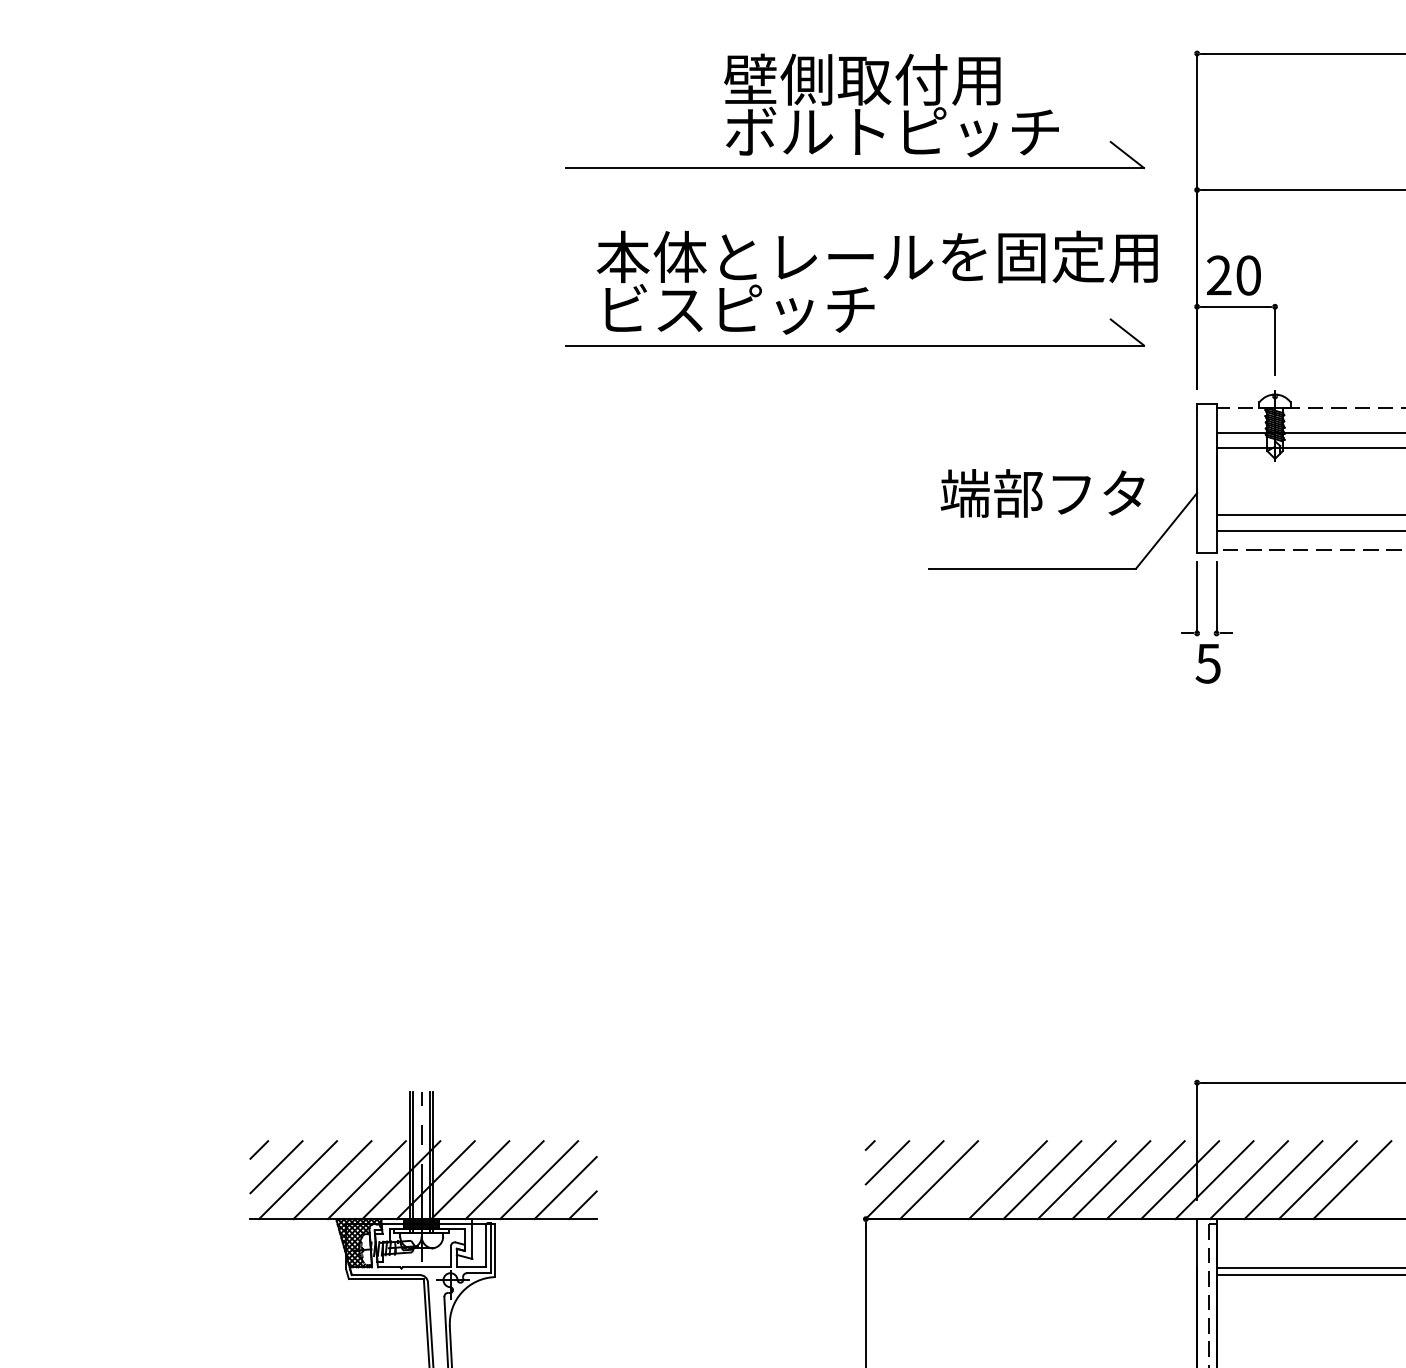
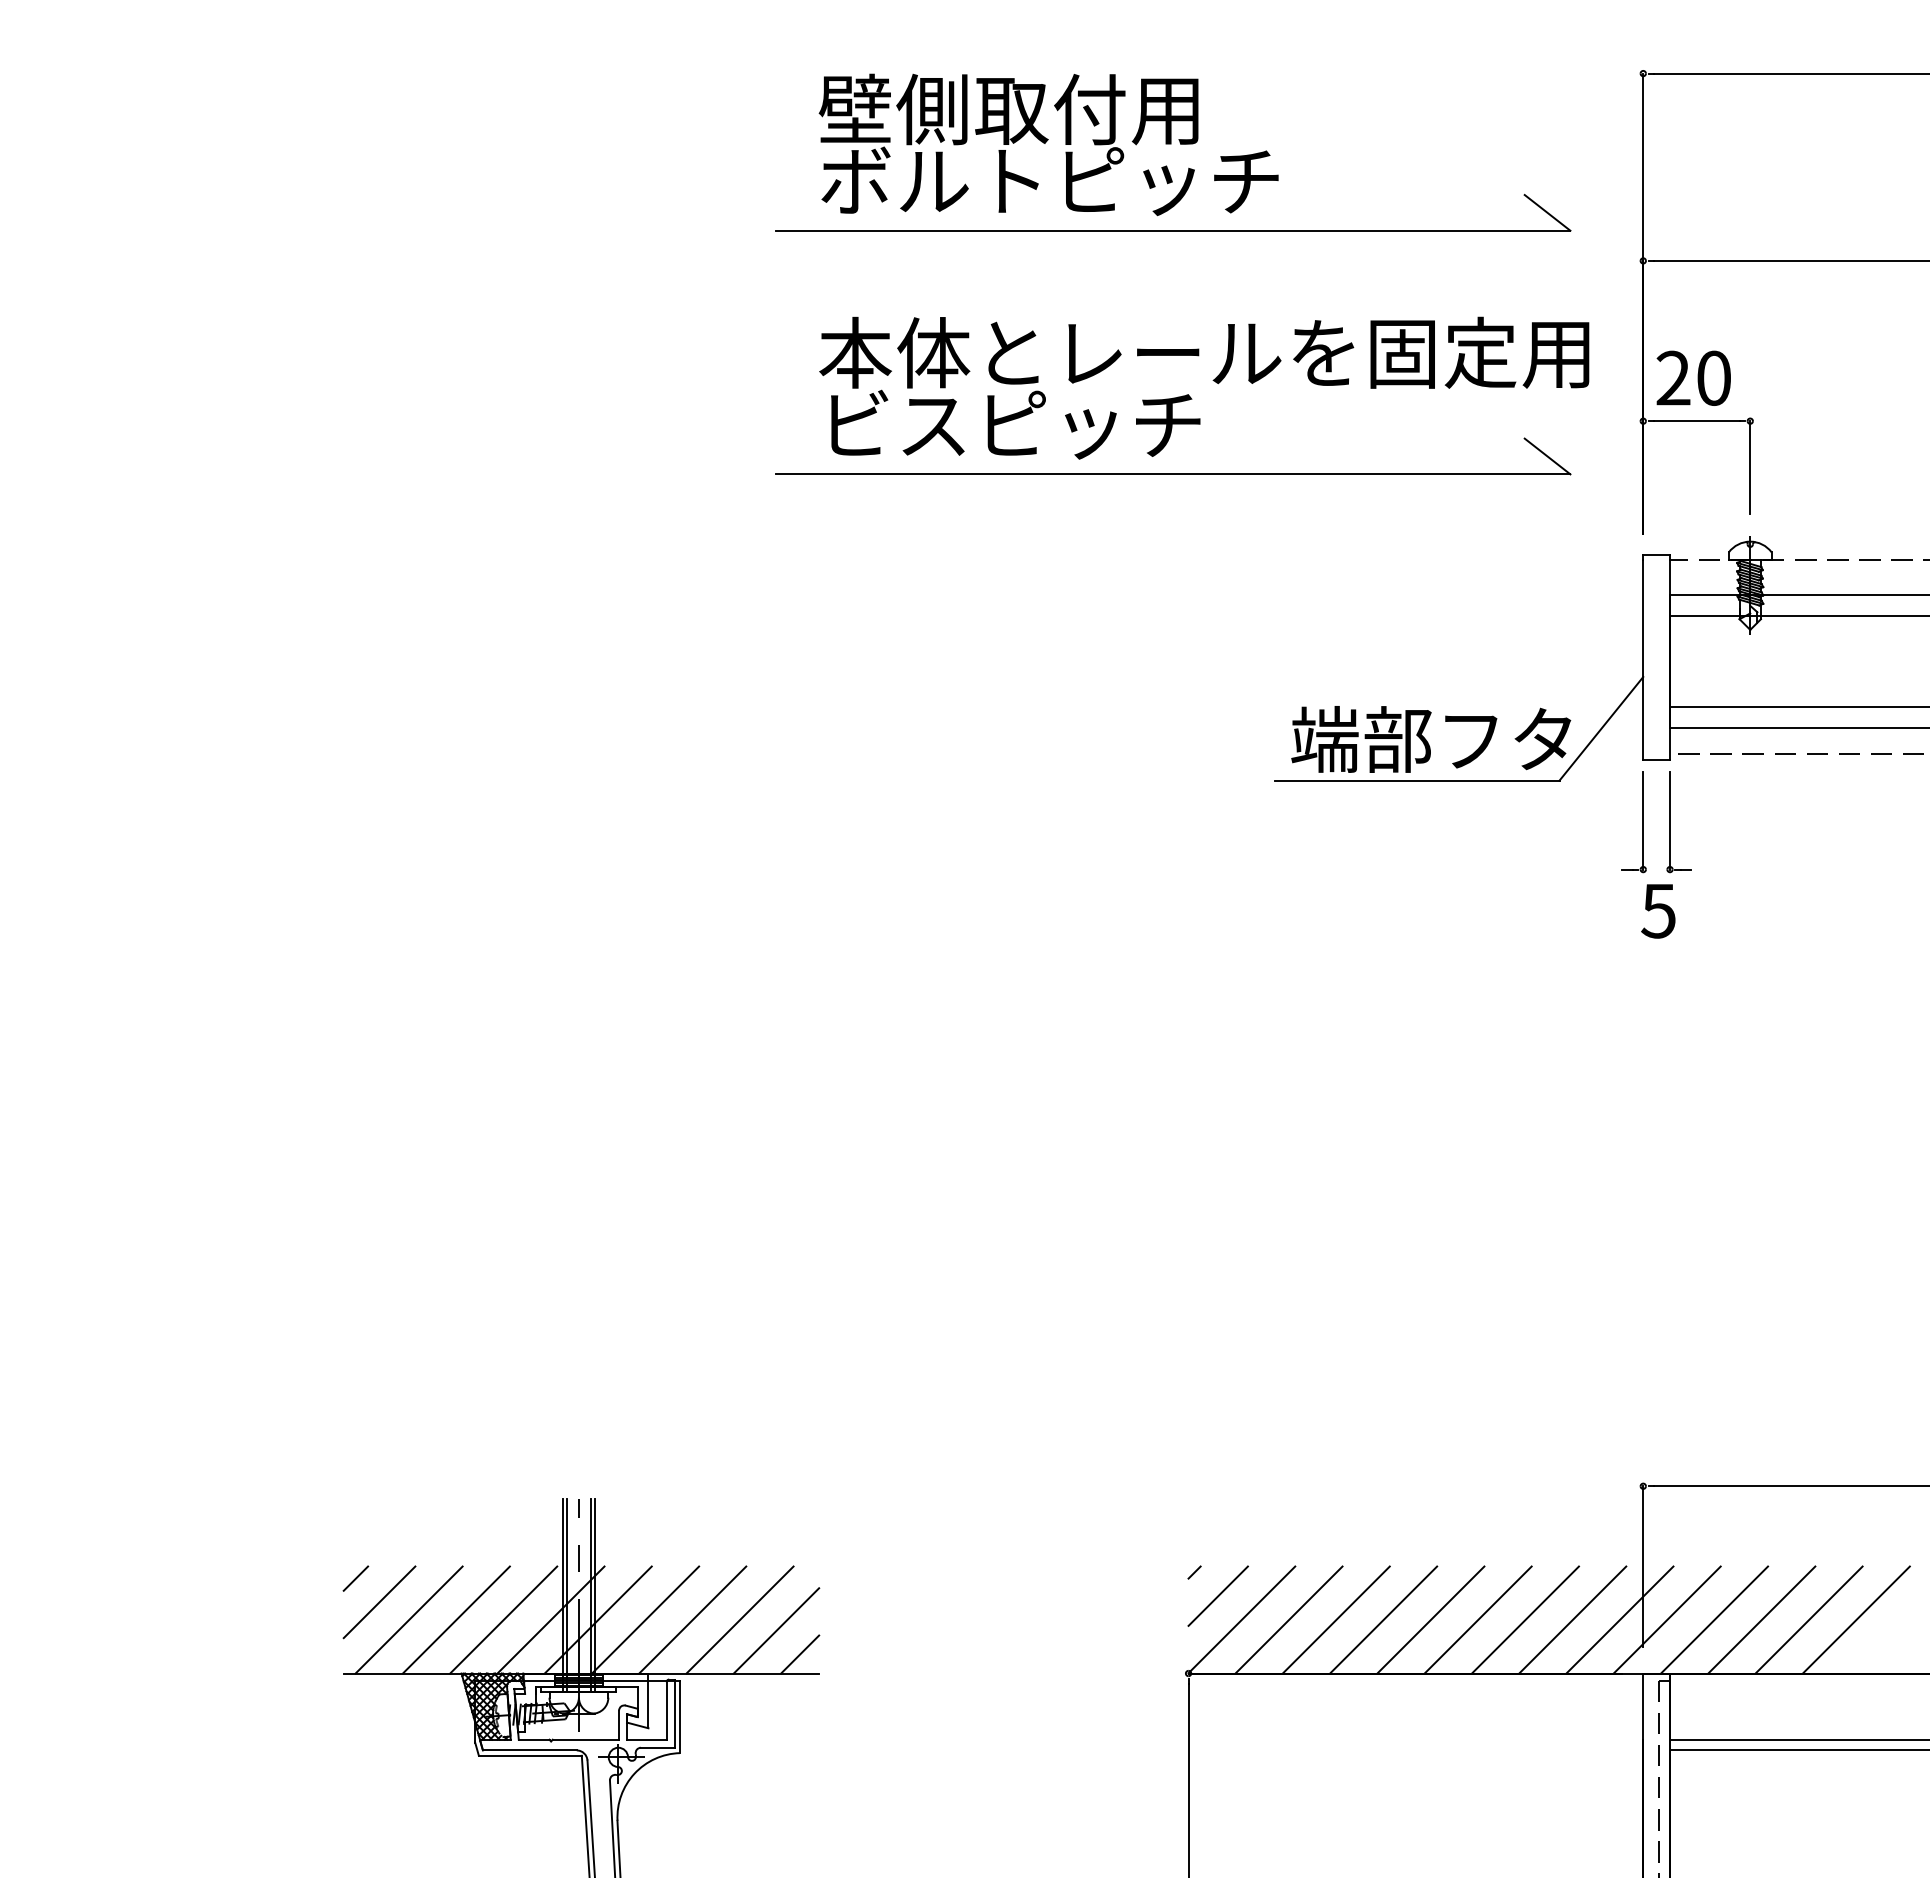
text: (891, 105) -> (1048, 144), moved
text: (1042, 493) -> (1431, 739), moved
line: (972, 1179) -> (1335, 1619), added

